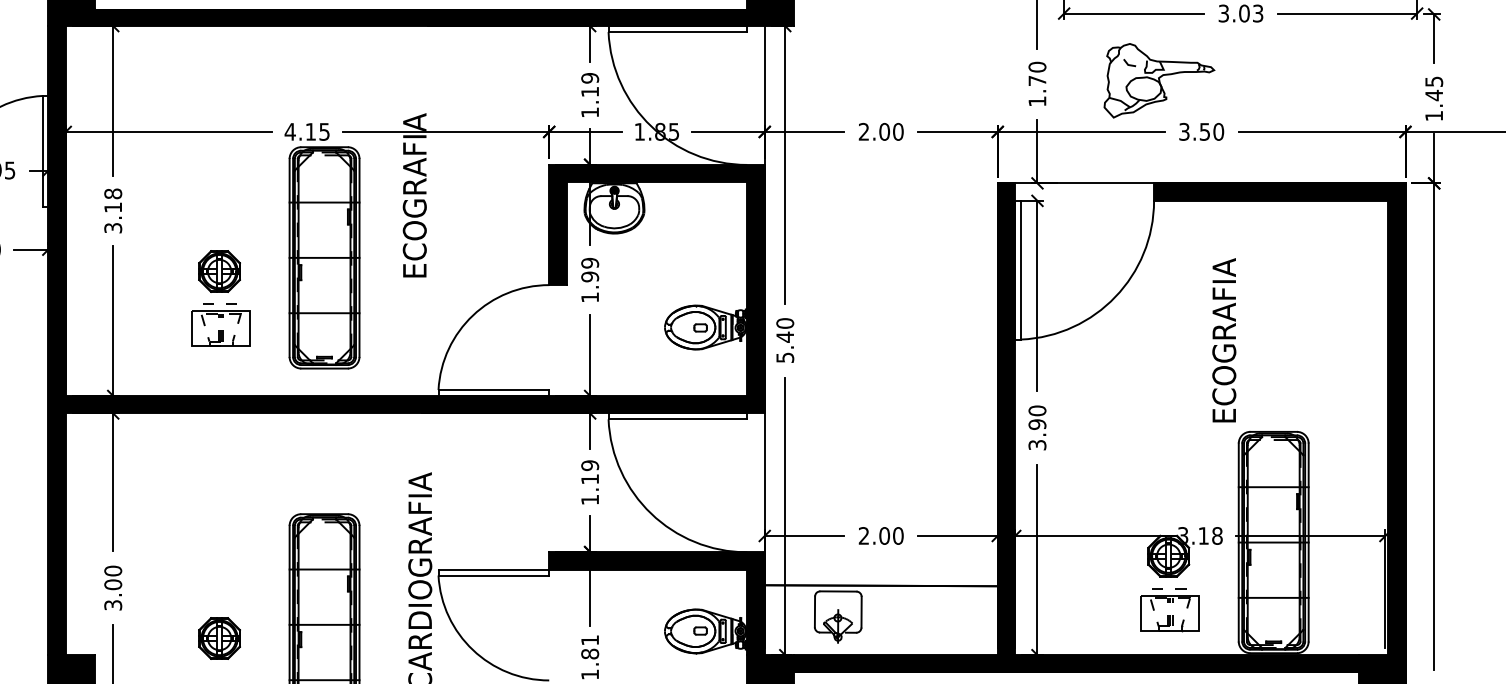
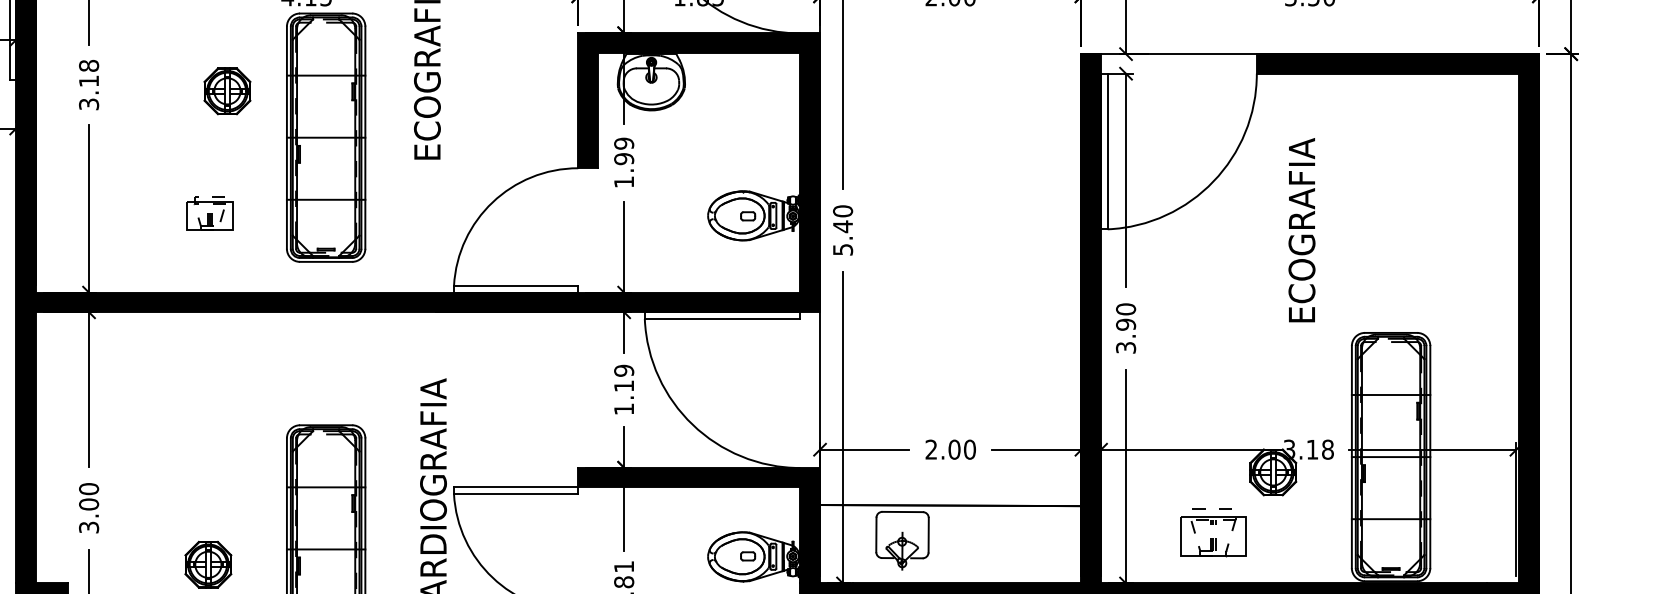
part: (219, 271) -> (227, 91), moved
part: (220, 324) -> (209, 212), size x0.7
text: (1224, 340) -> (1302, 230), moved
part: (1169, 610) -> (1212, 533), moved

